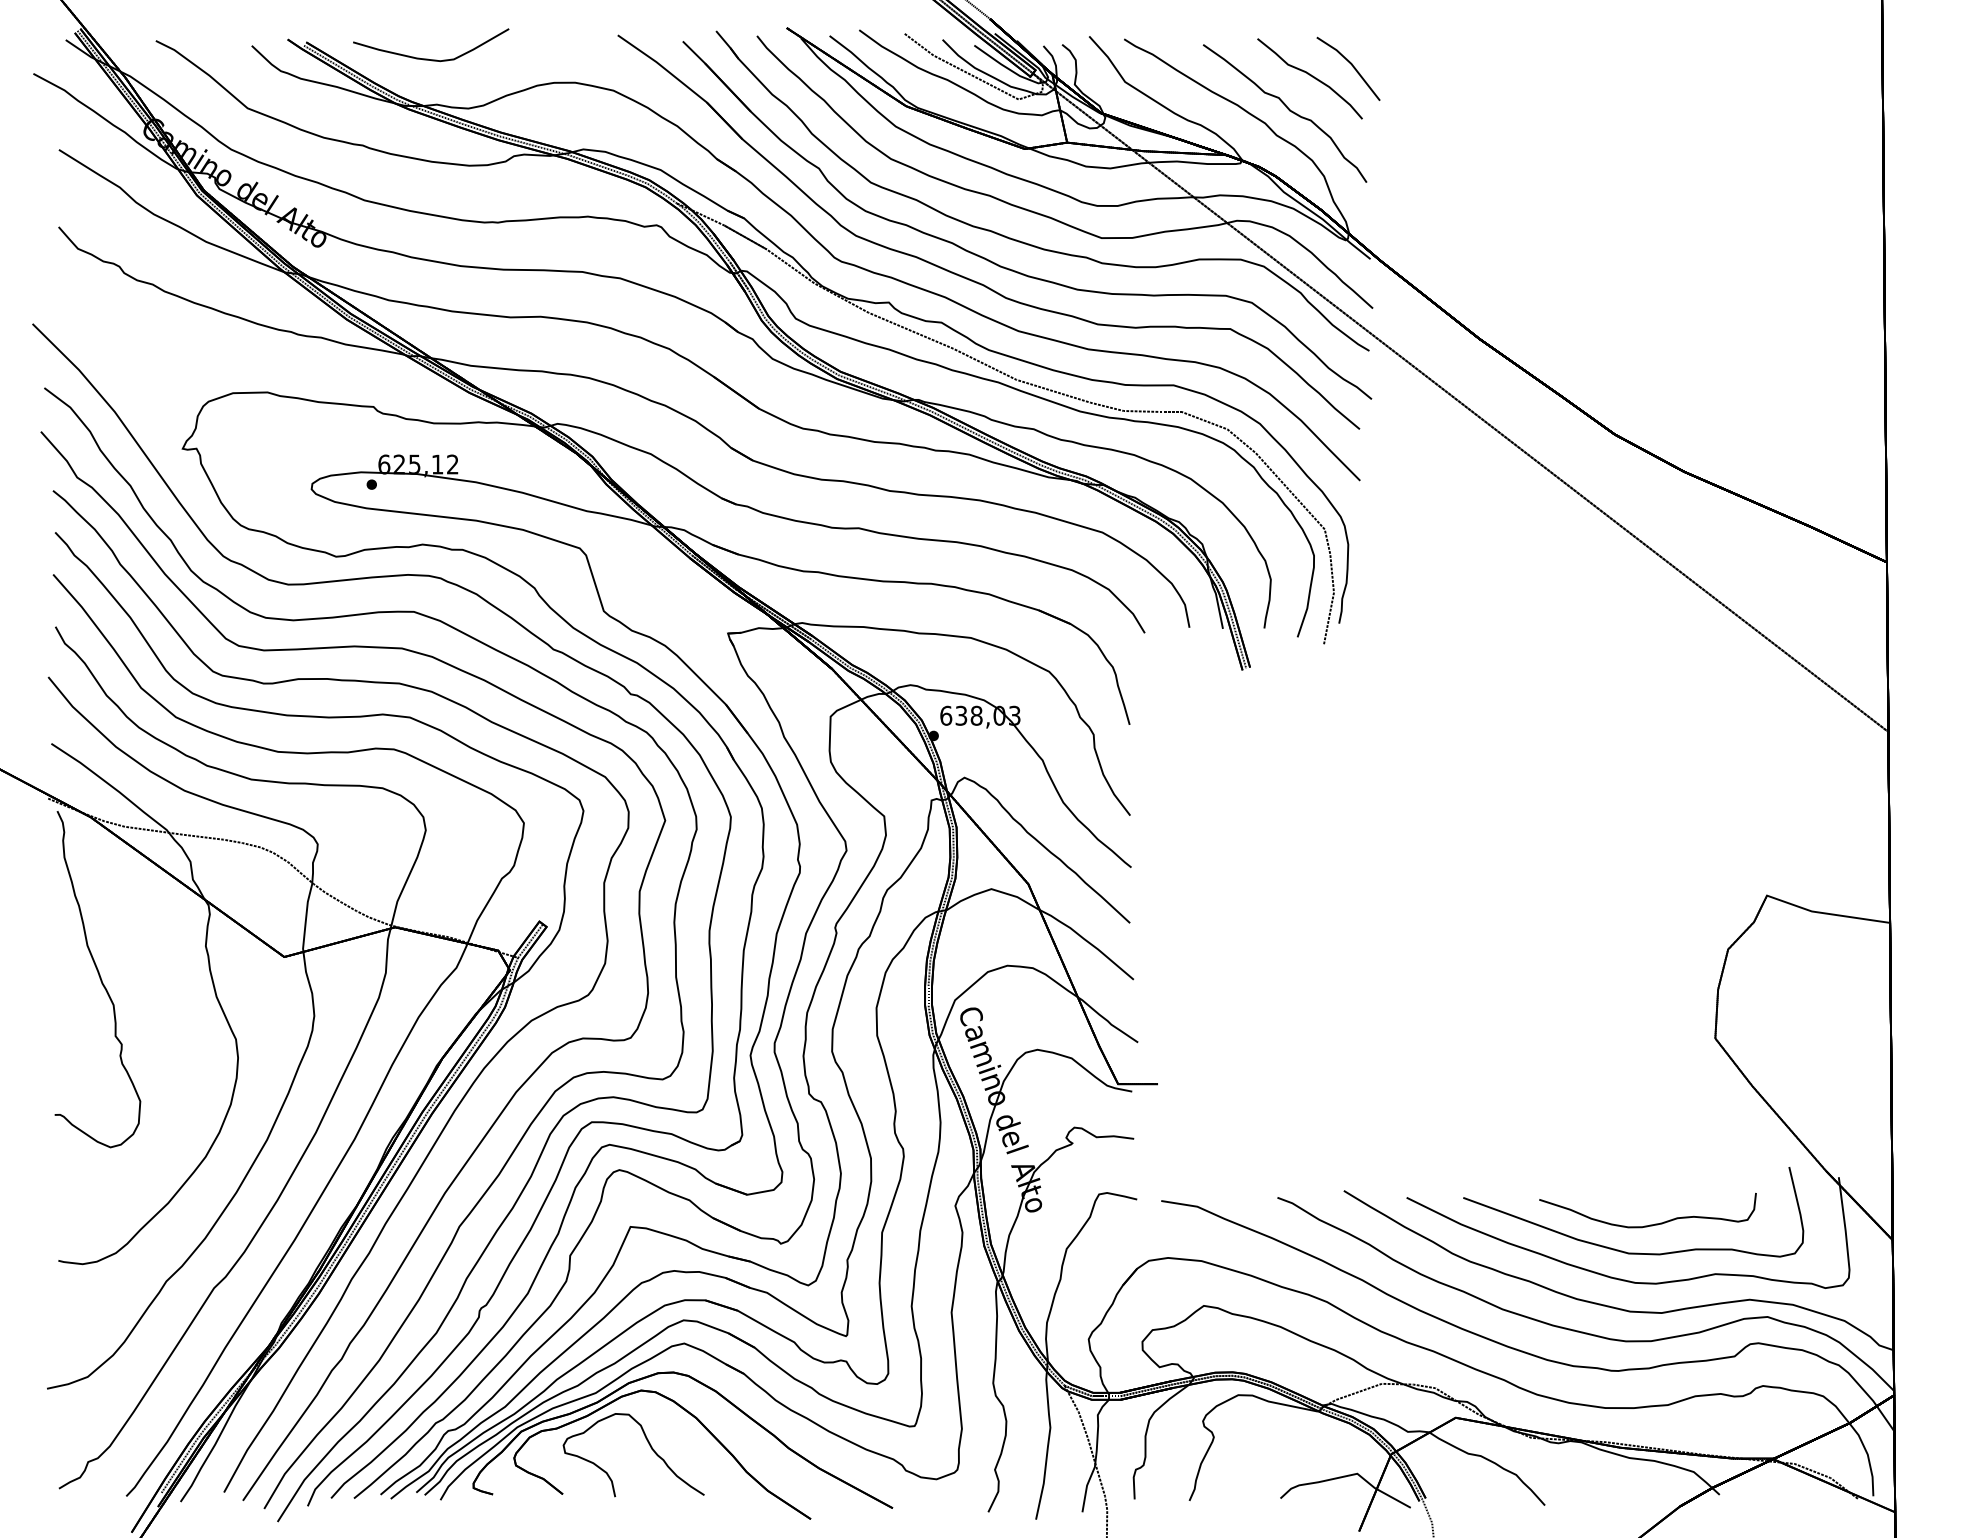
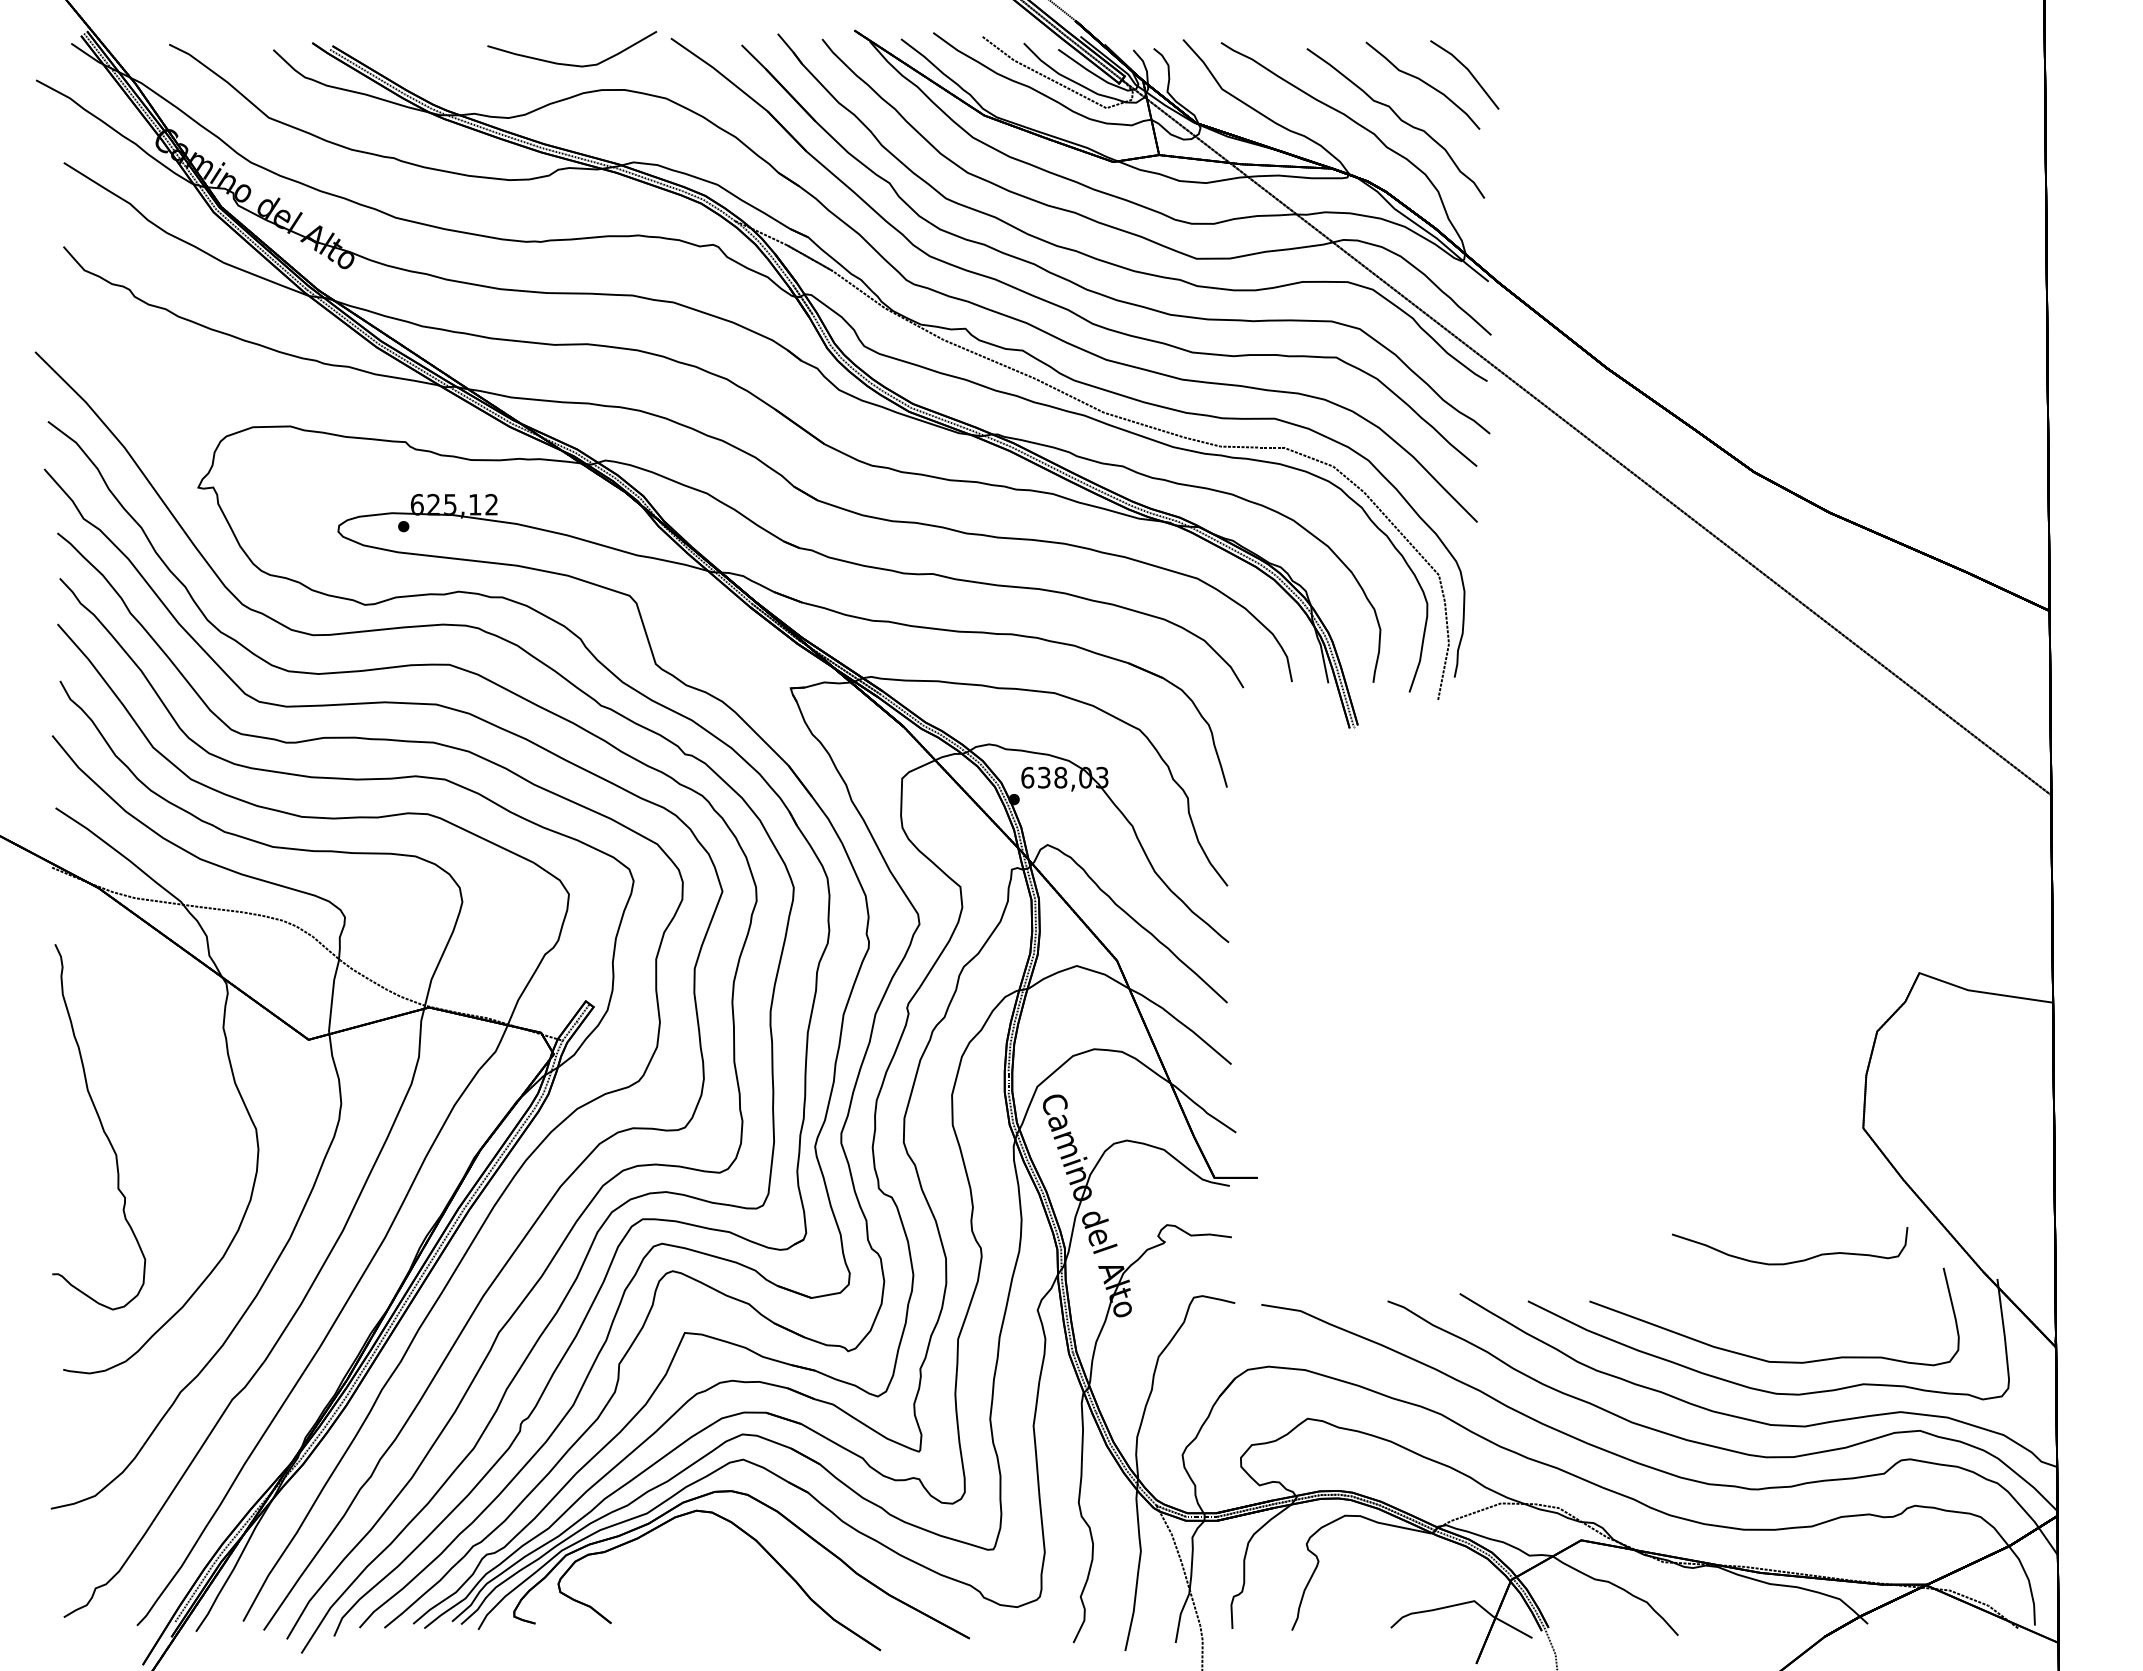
curve: (431, 59) -> (572, 64), moved
curve: (100, 979) -> (101, 1127), moved
part: (1649, 1224) -> (1791, 1261), moved
curve: (648, 1444) -> (704, 1569), removed

